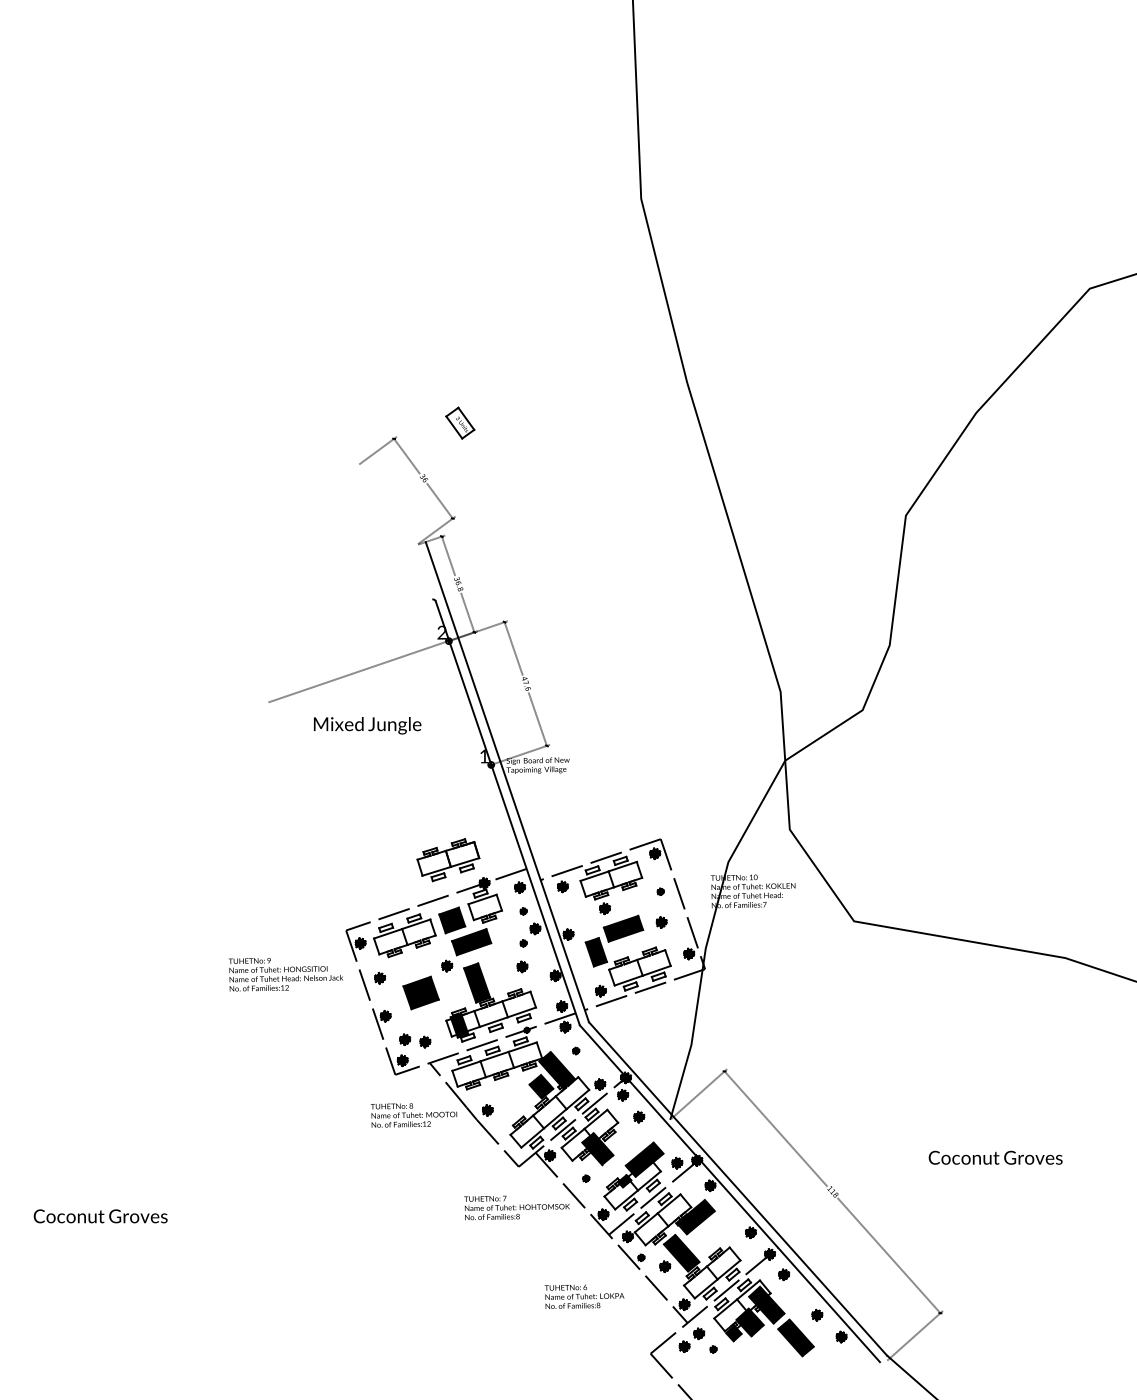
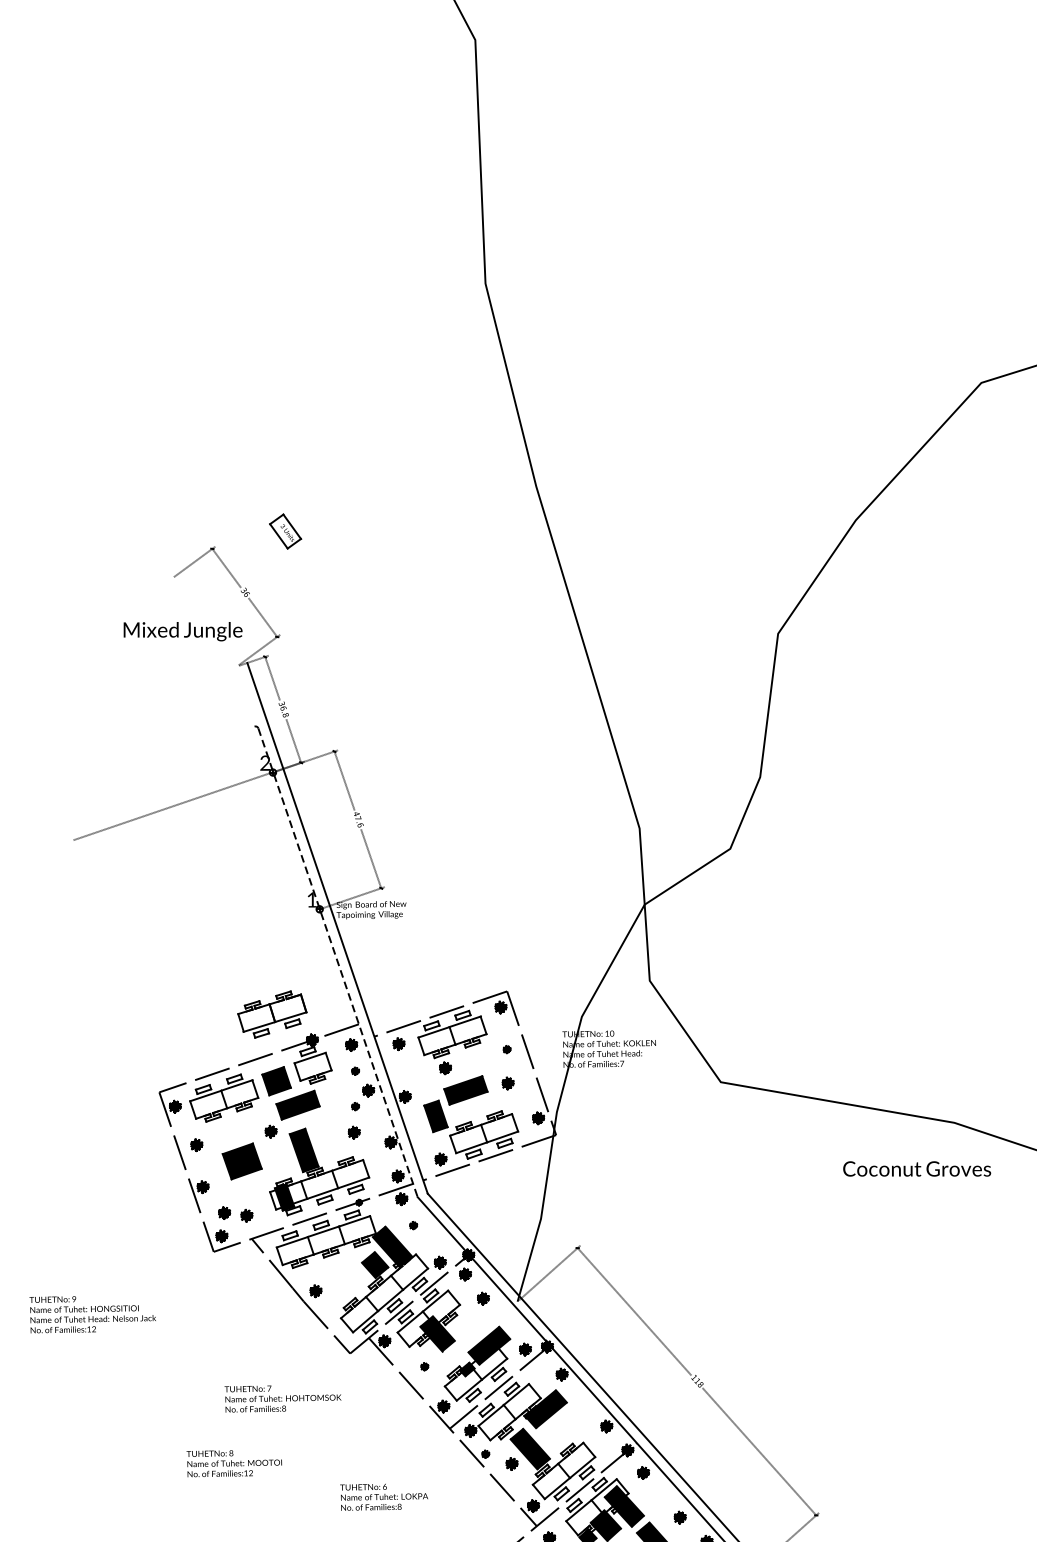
text: (367, 725) -> (182, 631), moved
line: (507, 813) -> (337, 963), solid -> dashed
text: (285, 974) -> (92, 1314), moved
text: (413, 1115) -> (233, 1463), moved
text: (995, 1157) -> (916, 1168), moved
text: (516, 1207) -> (282, 1398), moved
text: (584, 1296) -> (384, 1496), moved

